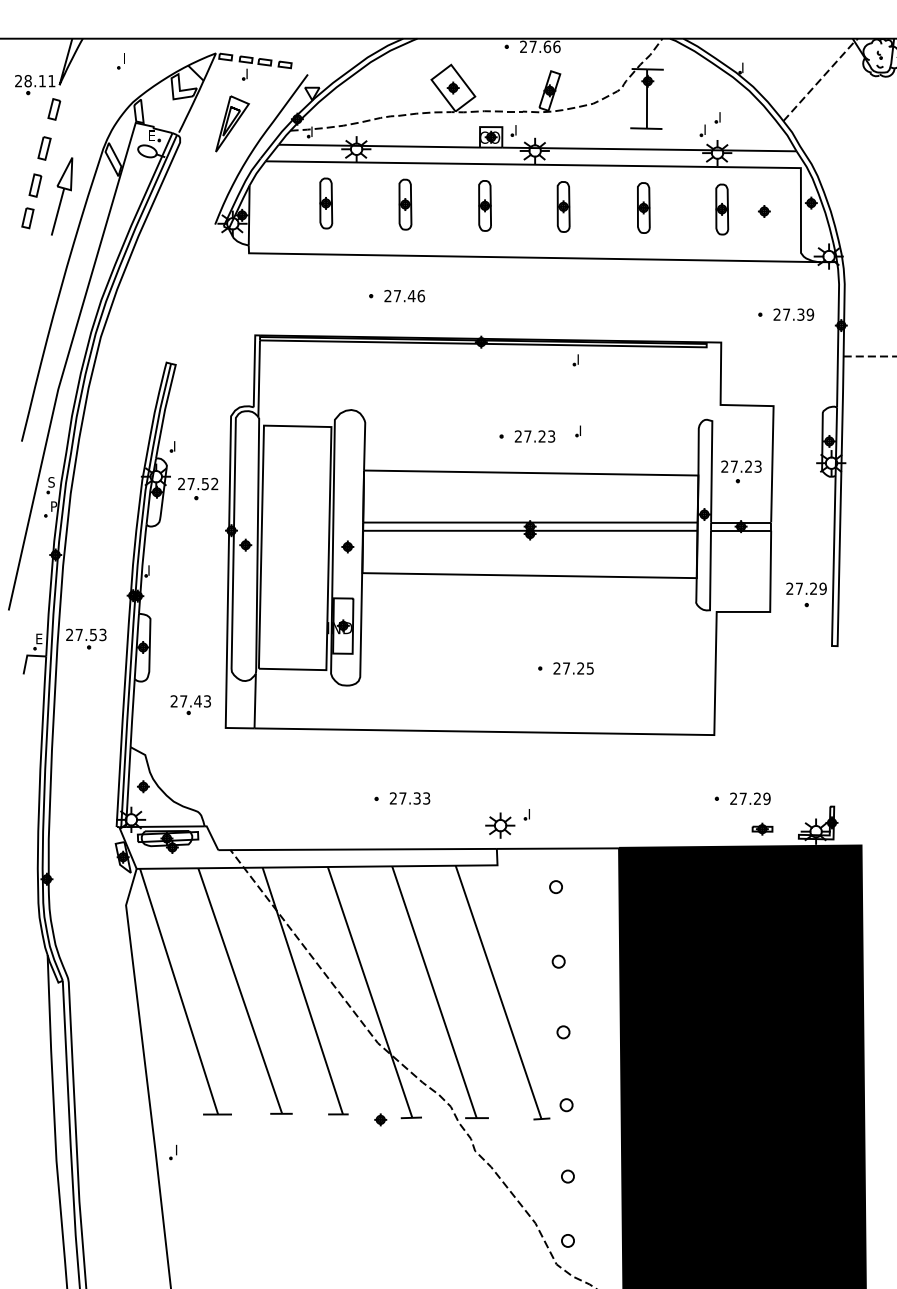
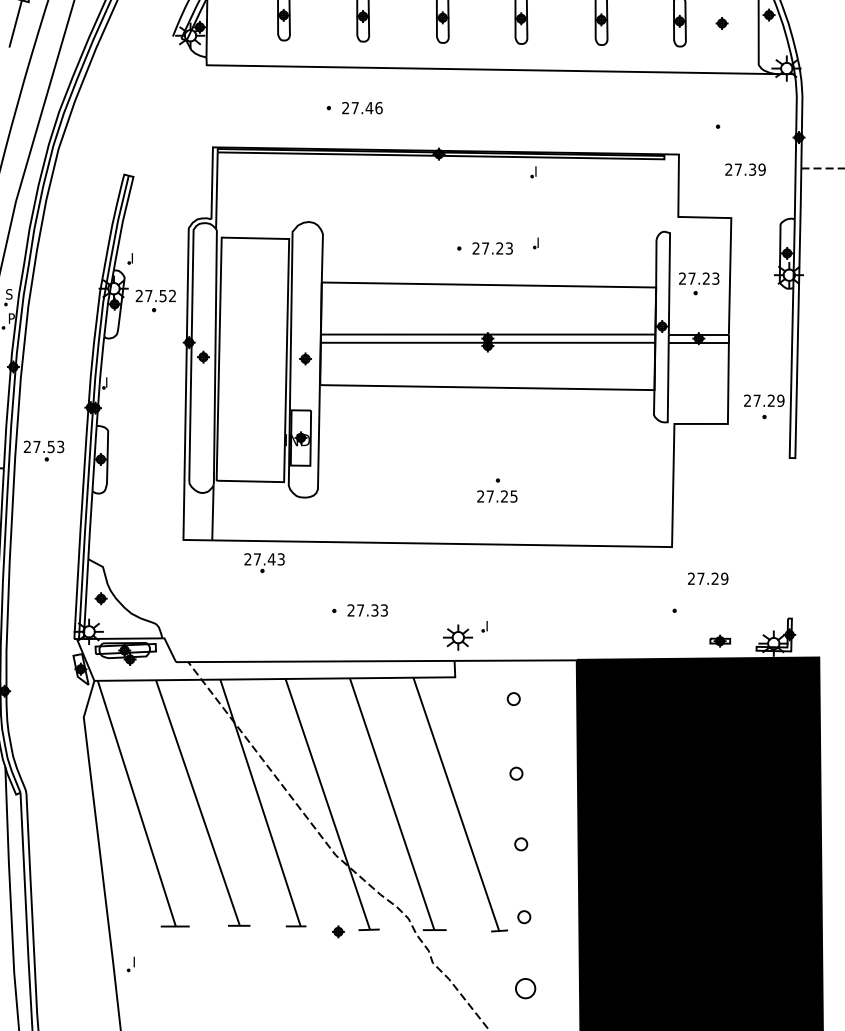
text: (793, 314) -> (745, 169), moved
text: (573, 668) -> (497, 496), moved
part: (190, 704) -> (264, 562), moved
text: (750, 798) -> (708, 578), moved
part: (567, 1176) -> (525, 988), size x1.6

